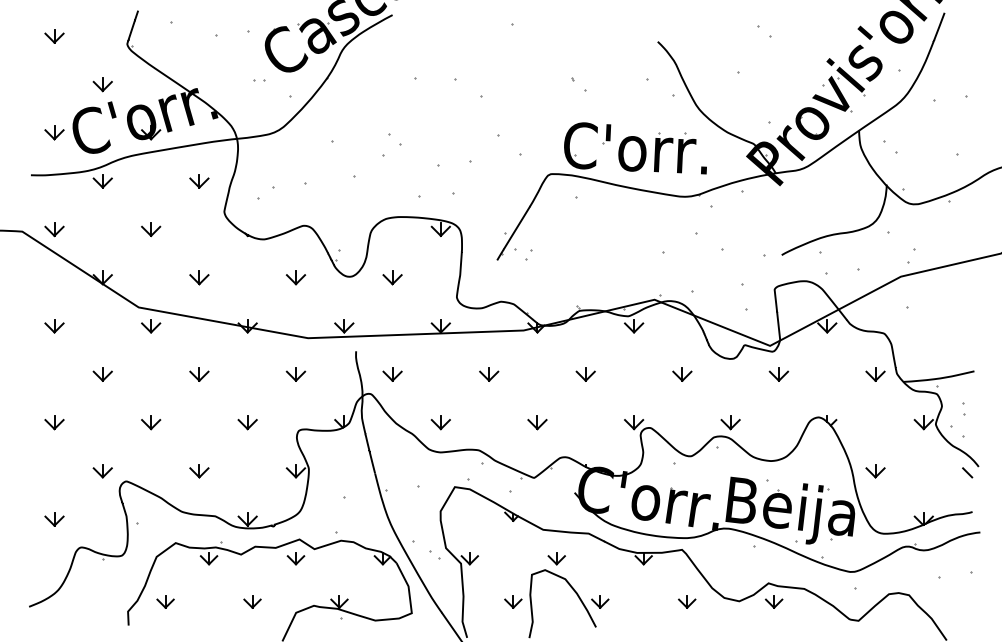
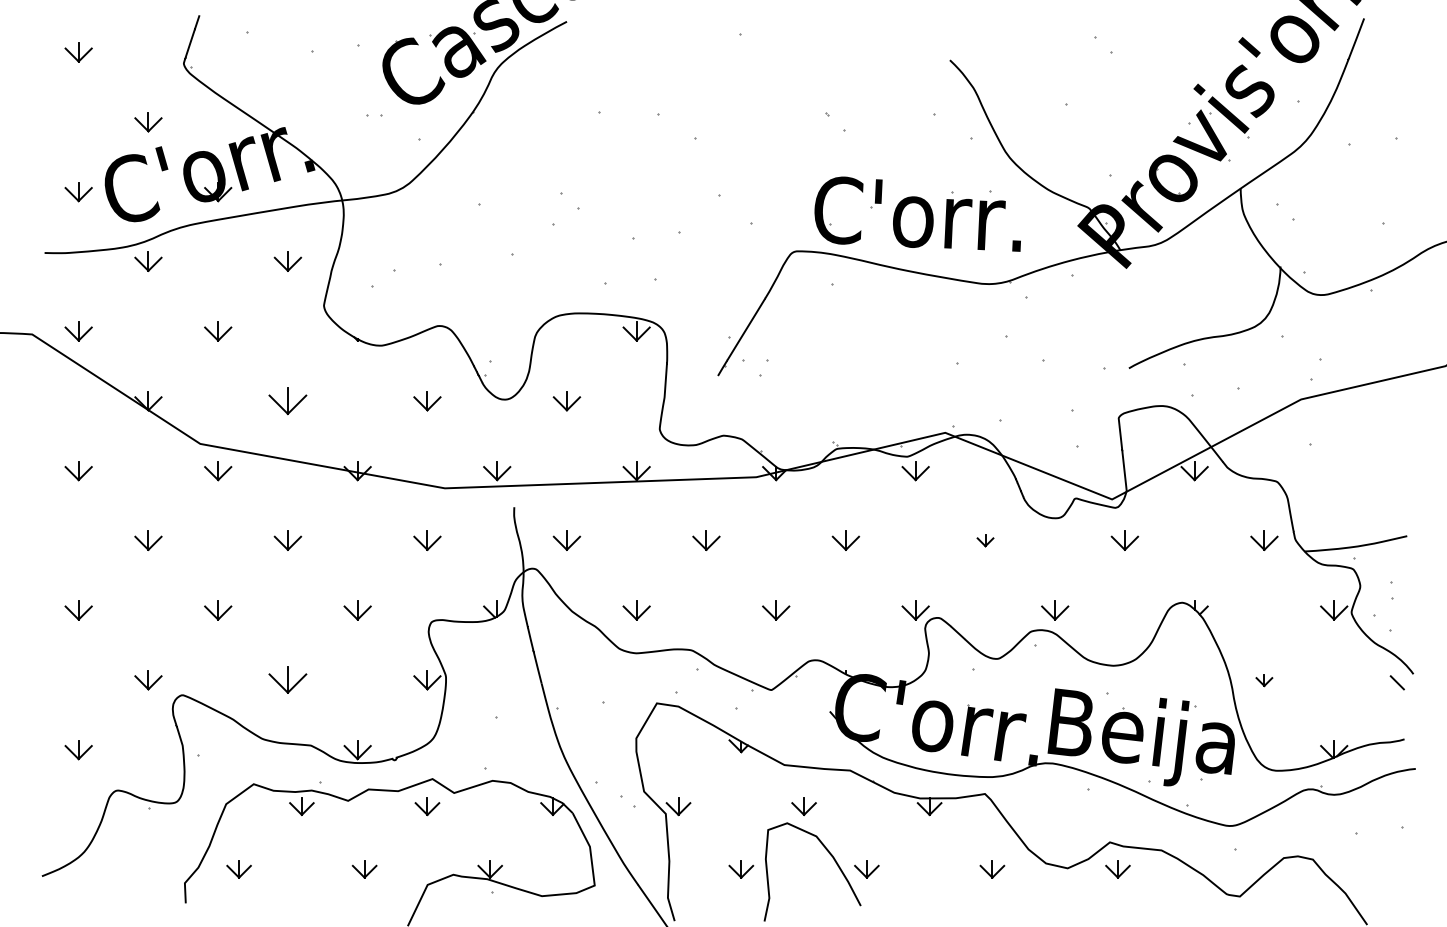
part: (199, 277) -> (288, 400), size x1.4
part: (682, 374) -> (985, 540), size x0.6
part: (199, 471) -> (288, 680), size x1.4
part: (875, 471) -> (1264, 680), size x0.6

